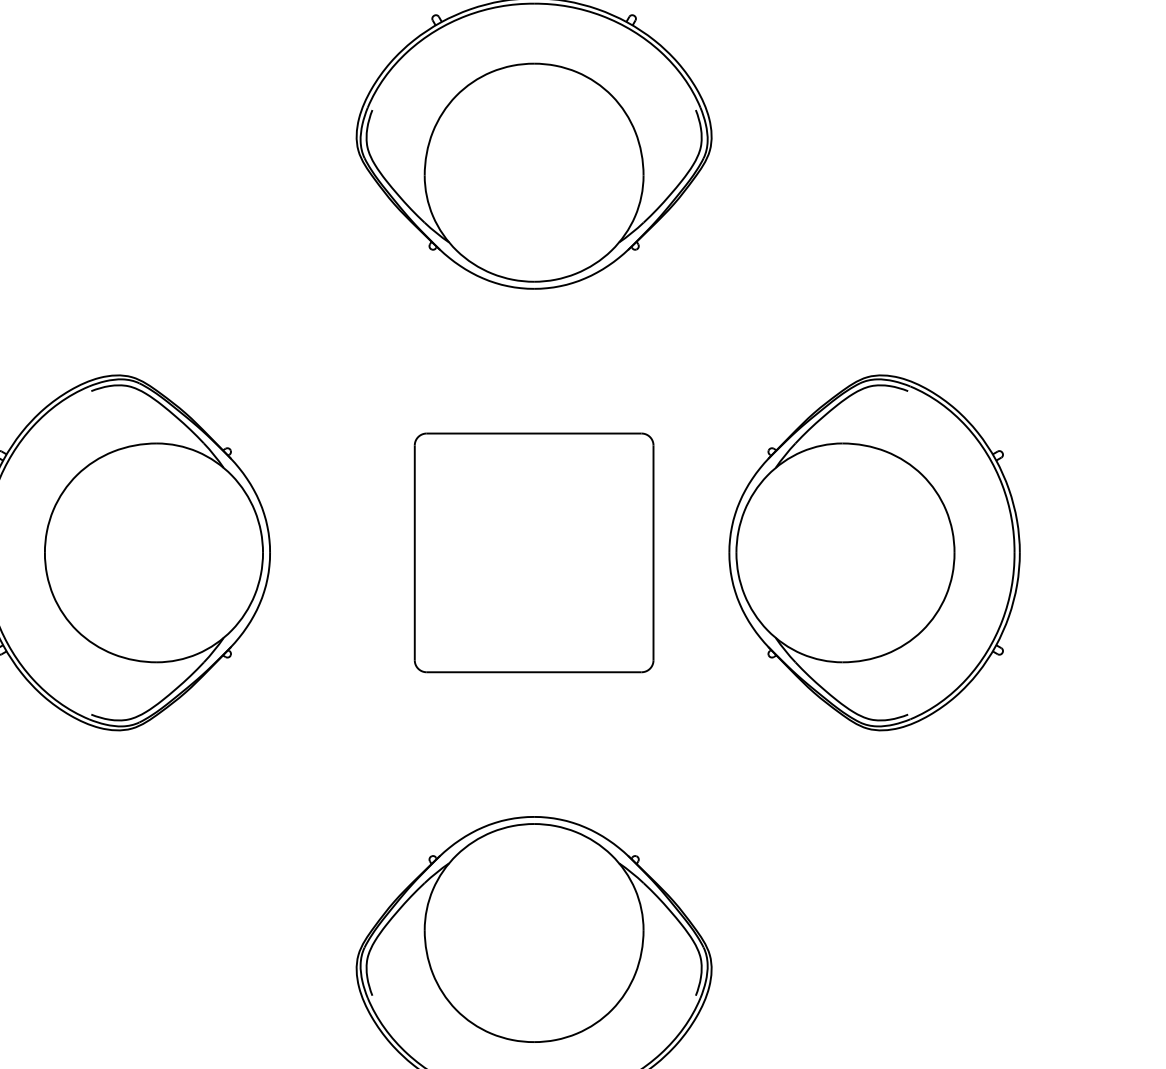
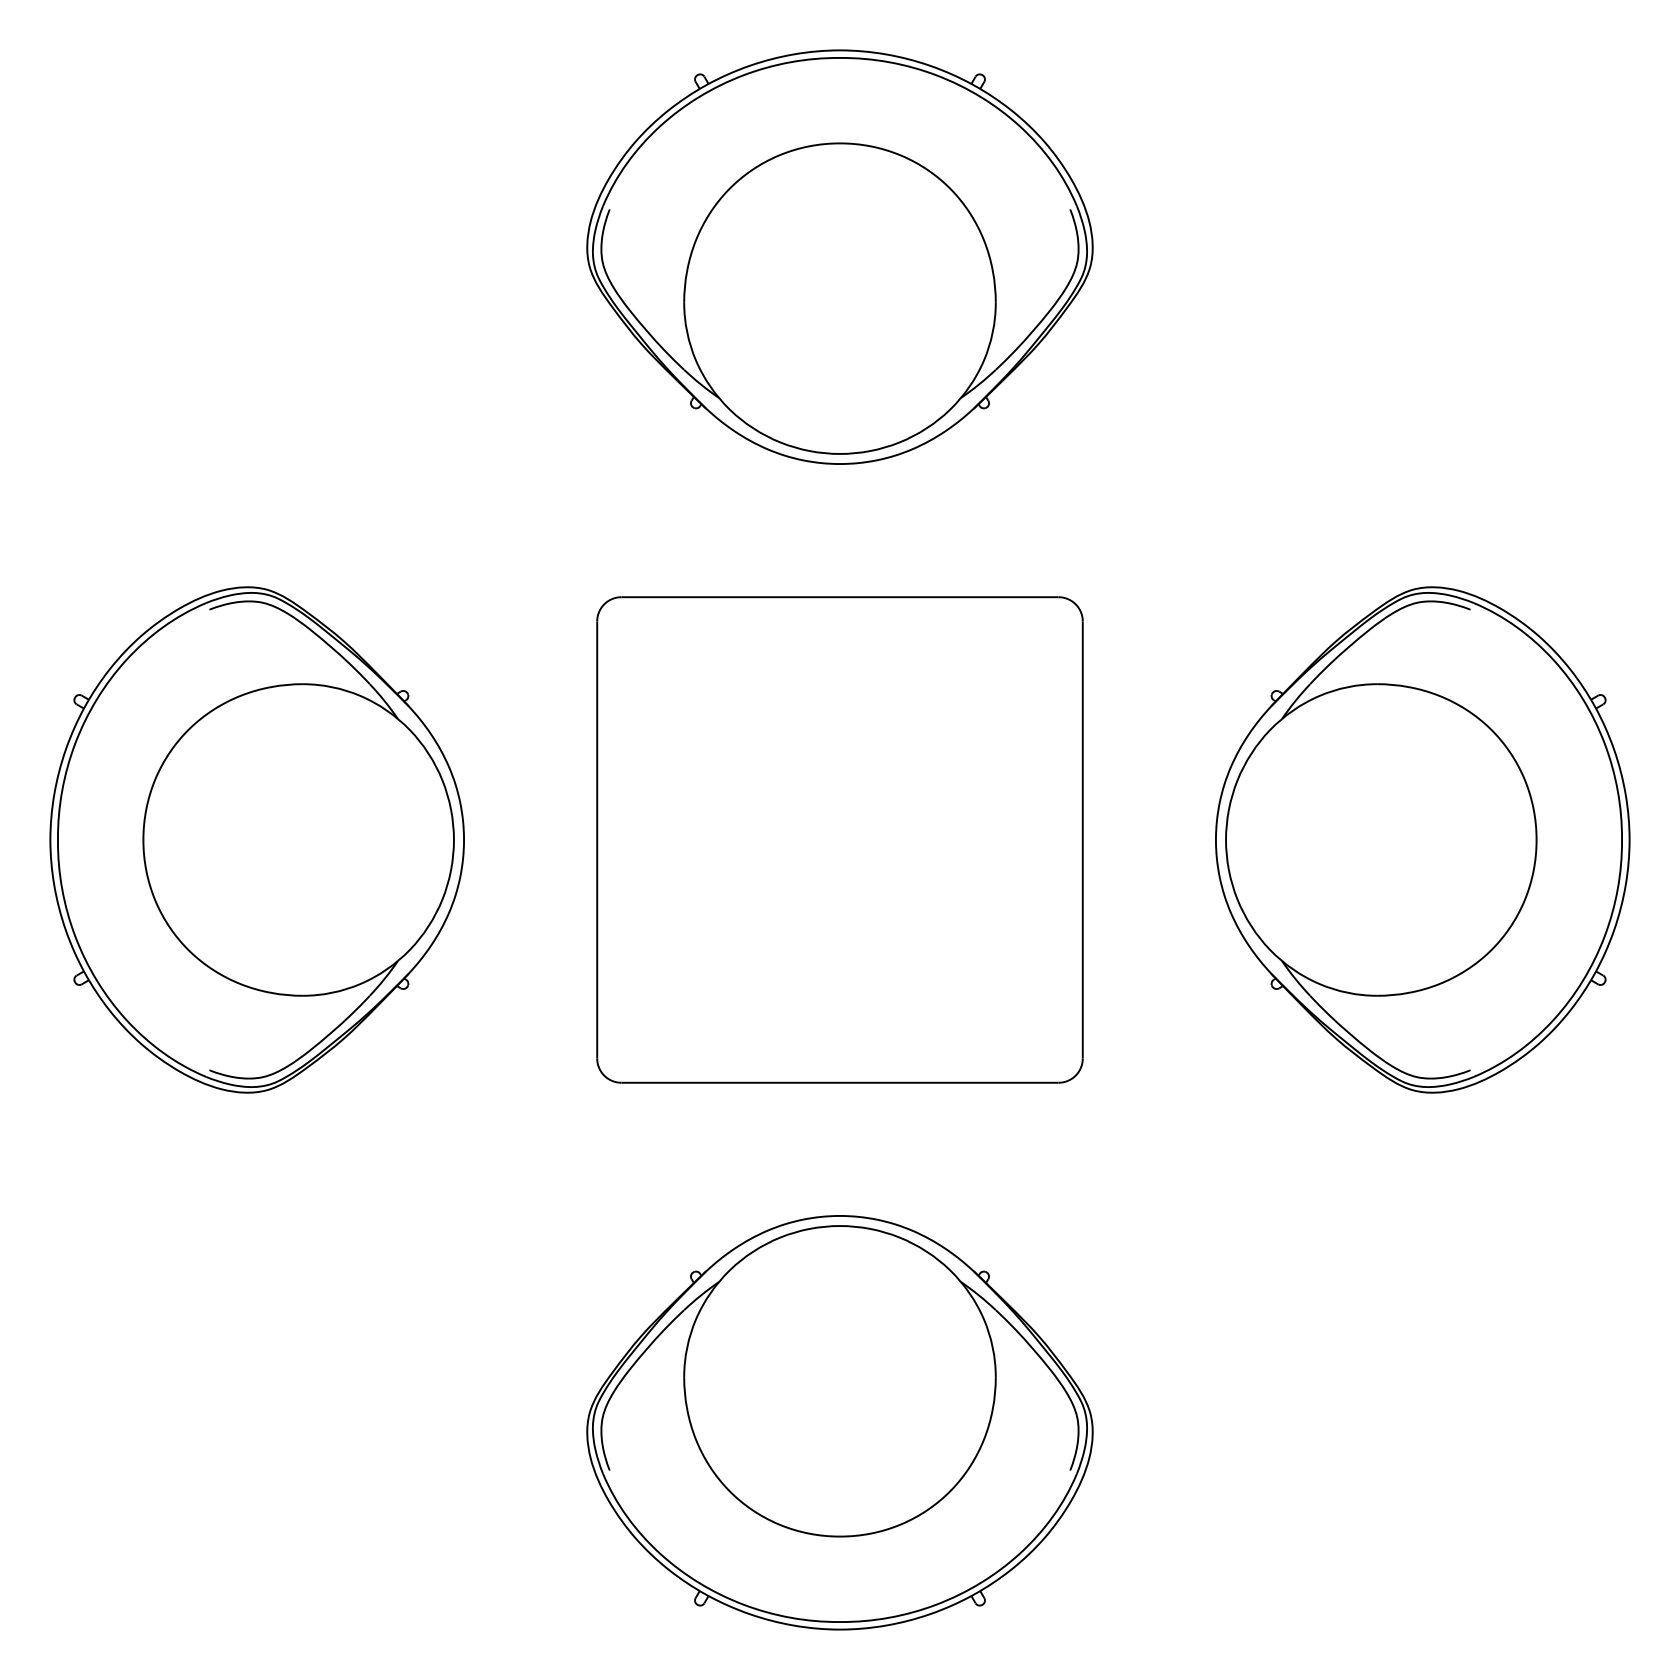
part: (533, 552) -> (839, 839), size x1.43
part: (874, 552) -> (1422, 839), moved

